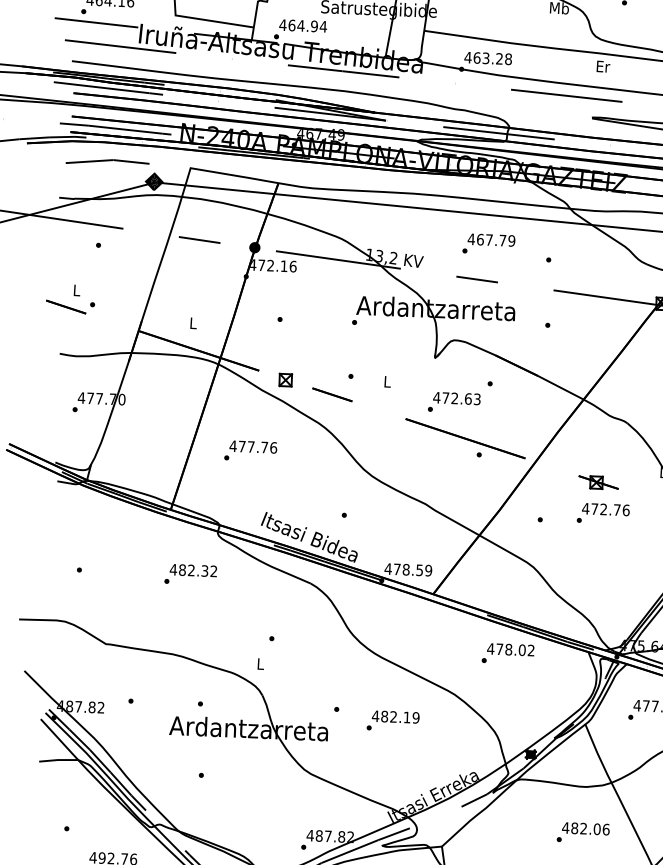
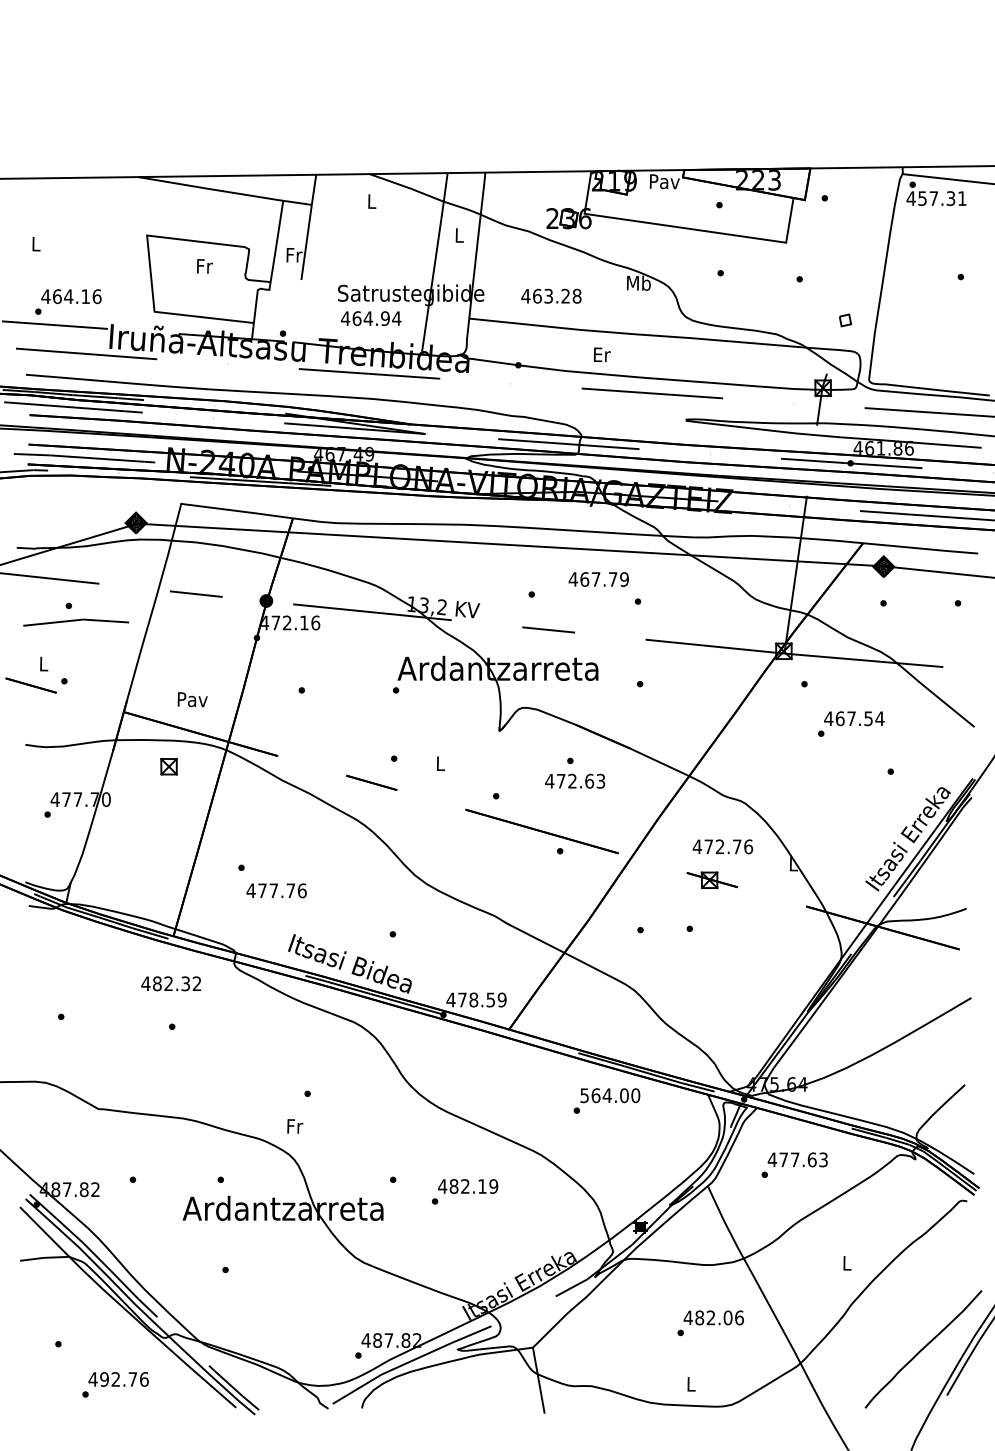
text: (303, 25) -> (371, 318), moved
text: (488, 57) -> (551, 295), moved
text: (602, 66) -> (601, 354), moved
line: (107, 161) -> (76, 621), moved
text: (491, 240) -> (598, 579), moved
text: (193, 323) -> (192, 699), L -> Pav
part: (285, 379) -> (168, 766), moved
text: (457, 397) -> (575, 780), moved
text: (253, 446) -> (276, 890), moved
text: (605, 509) -> (722, 846), moved
text: (192, 570) -> (170, 983), moved
text: (510, 649) -> (609, 1095), 478.02 -> 564.00
text: (261, 664) -> (295, 1126), L -> Fr

